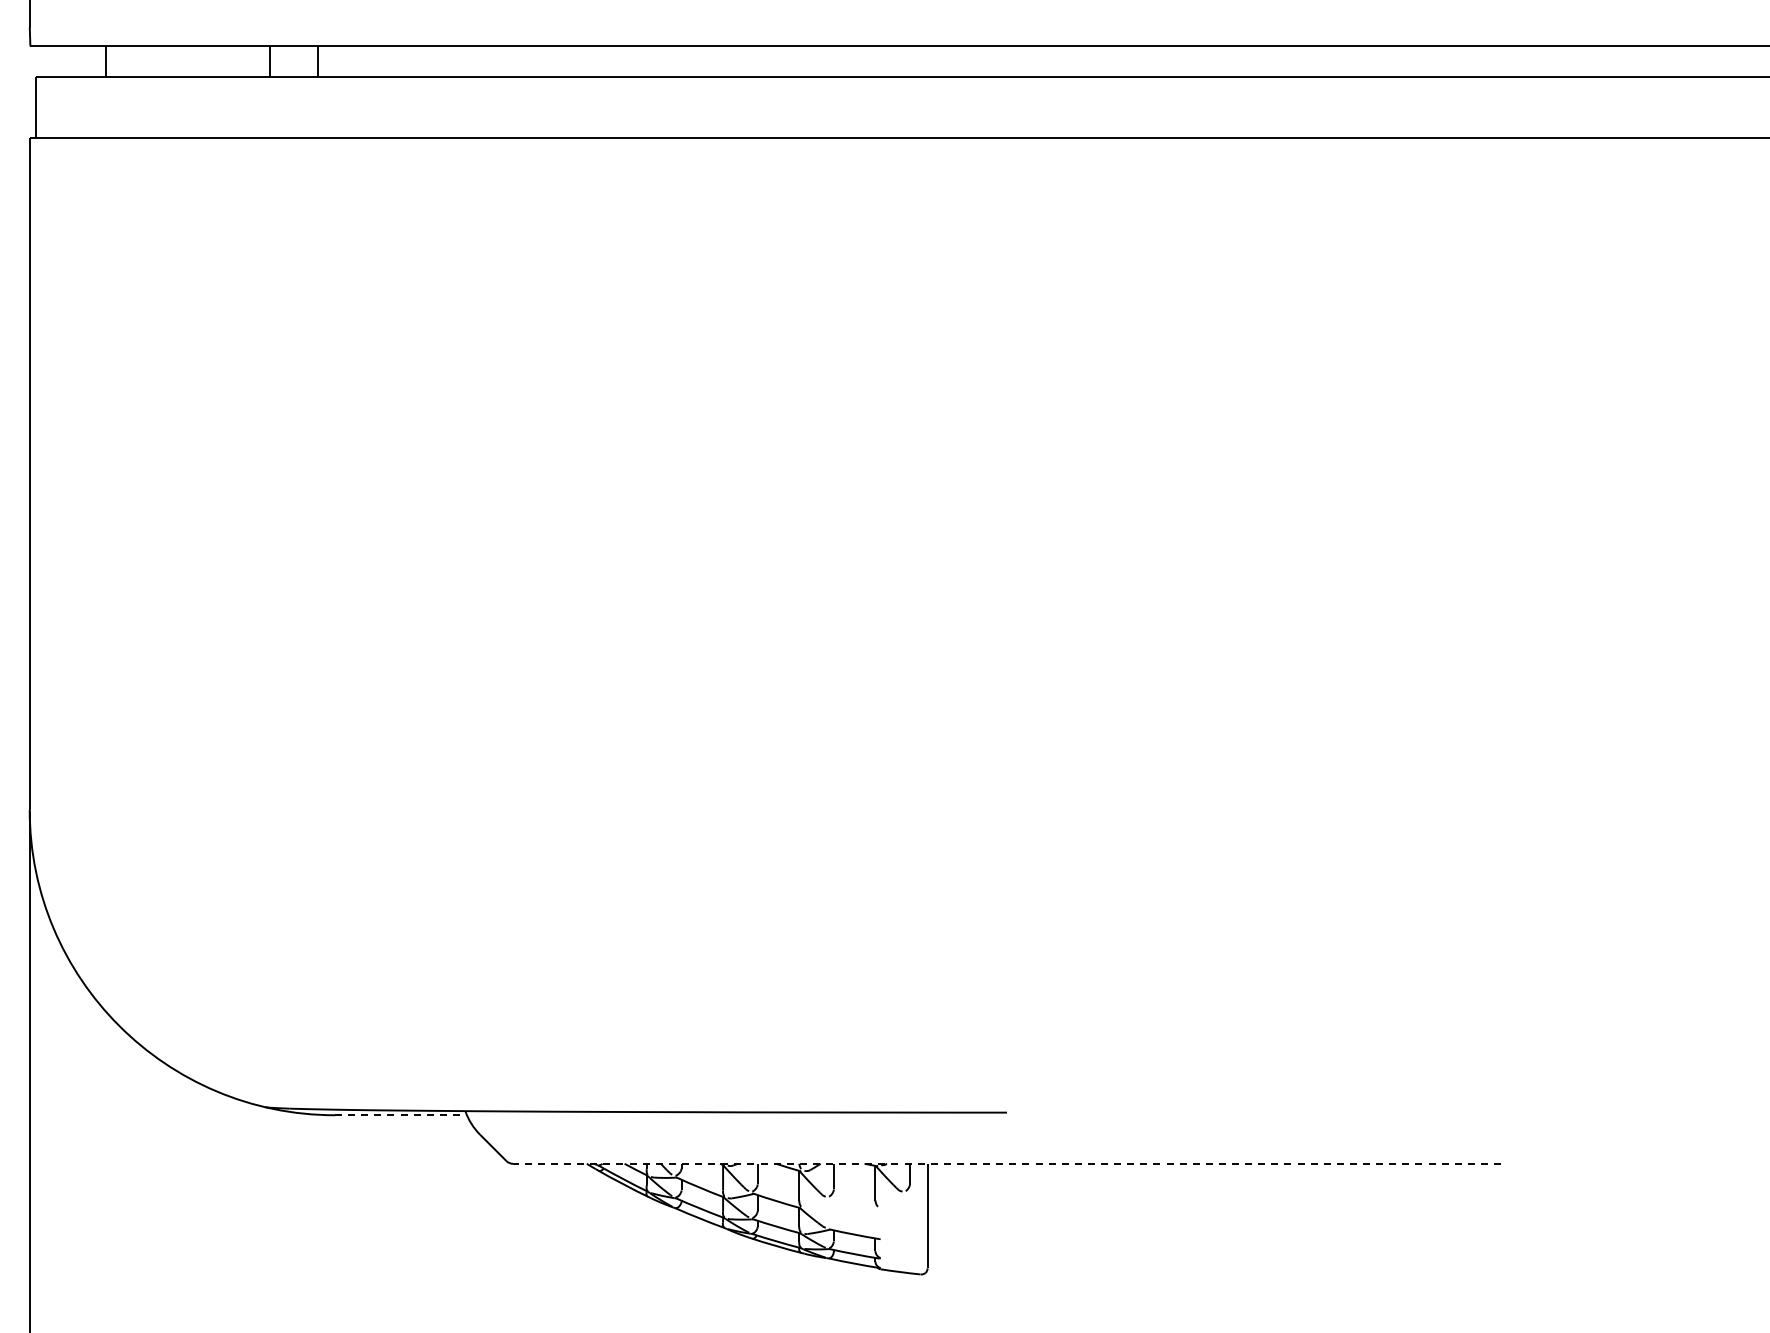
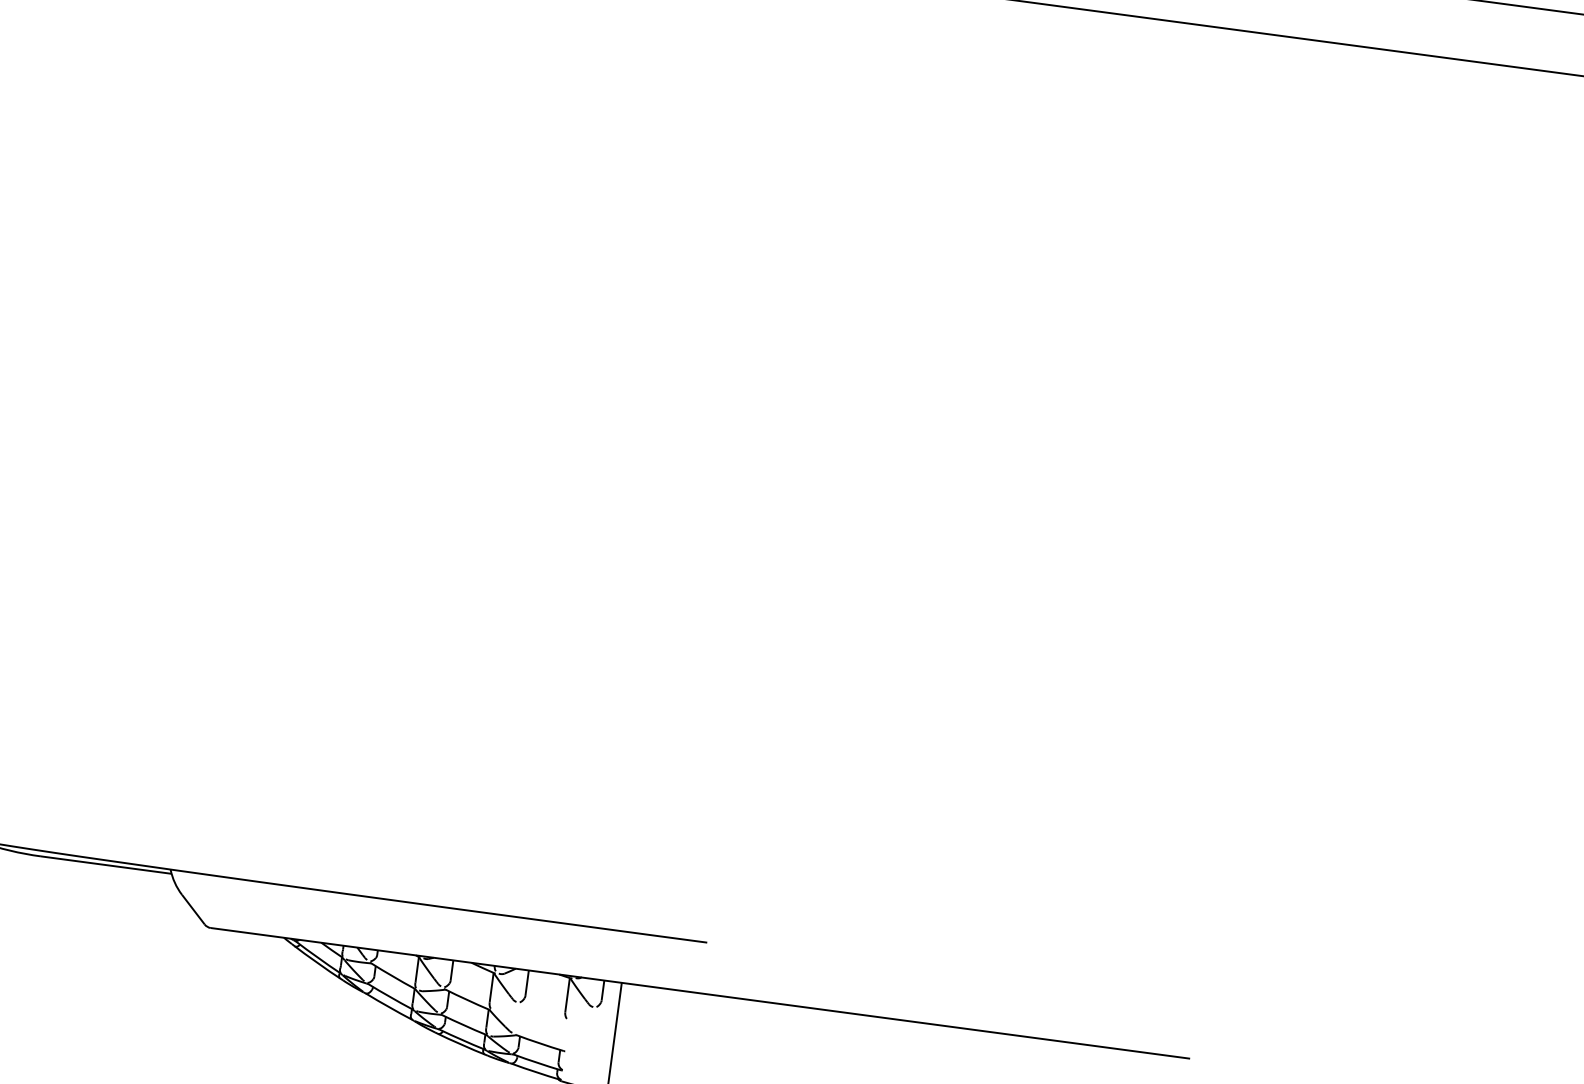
line: (401, 1115) -> (106, 865), dashed -> solid
line: (1006, 1163) -> (700, 993), dashed -> solid

